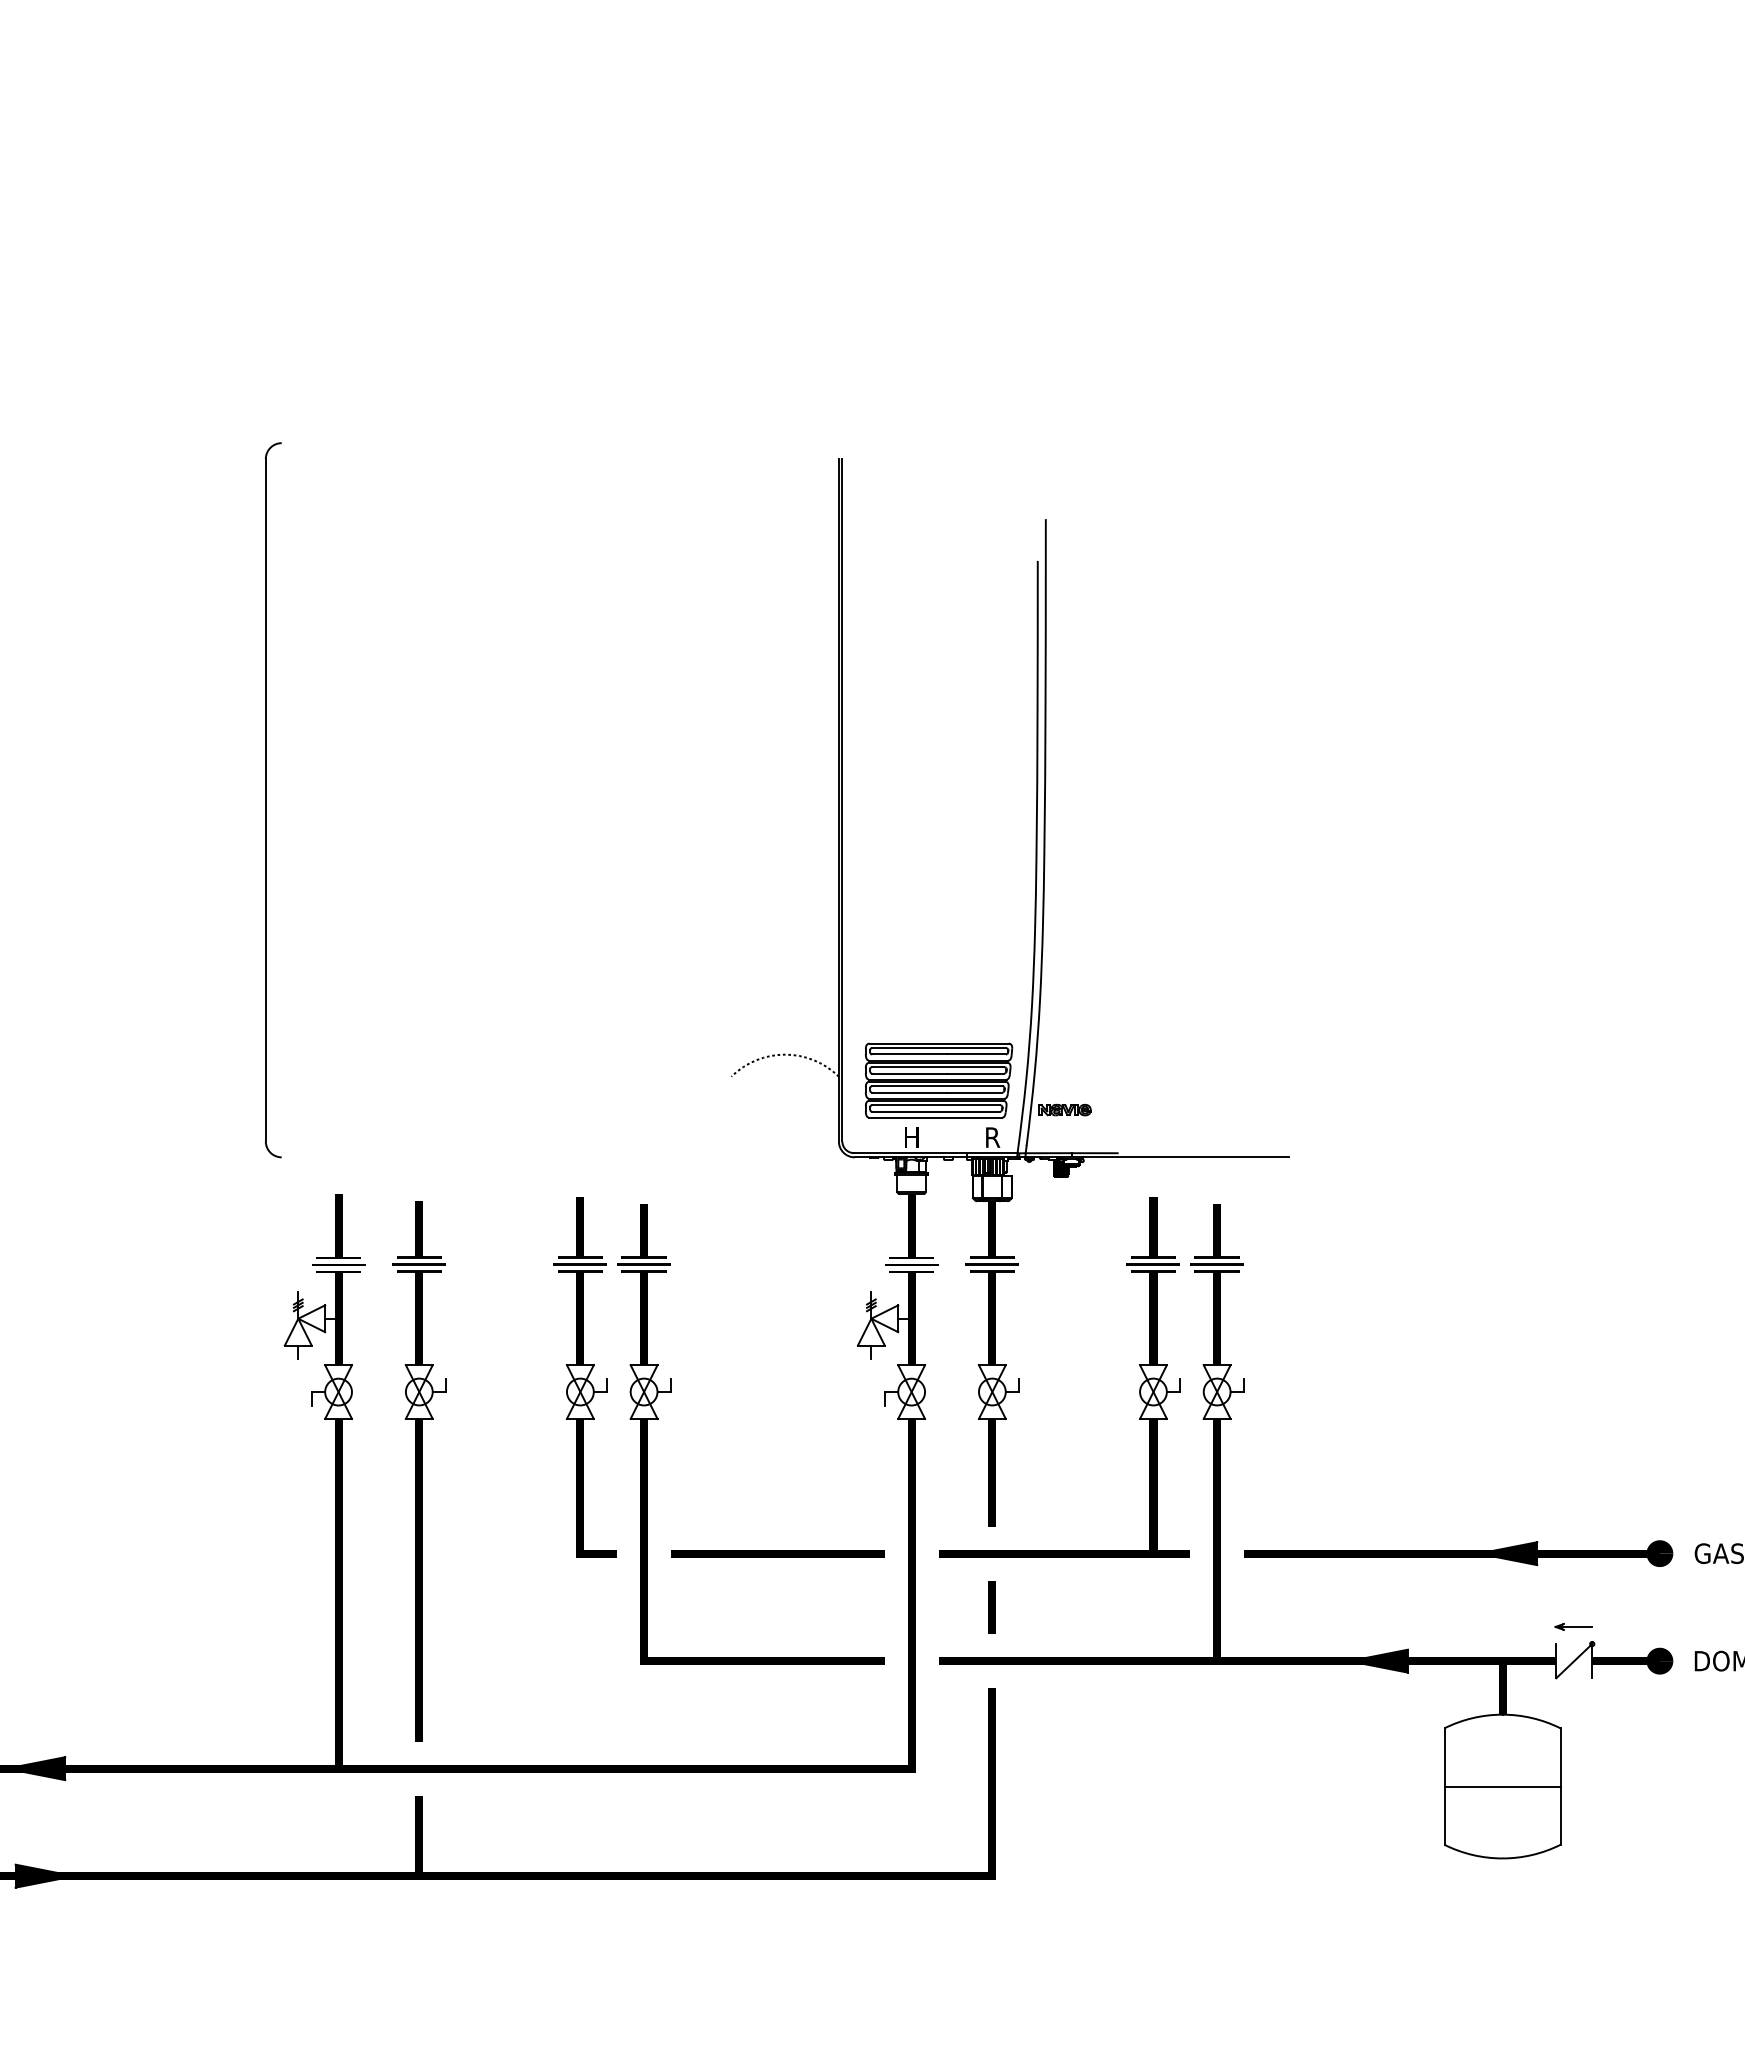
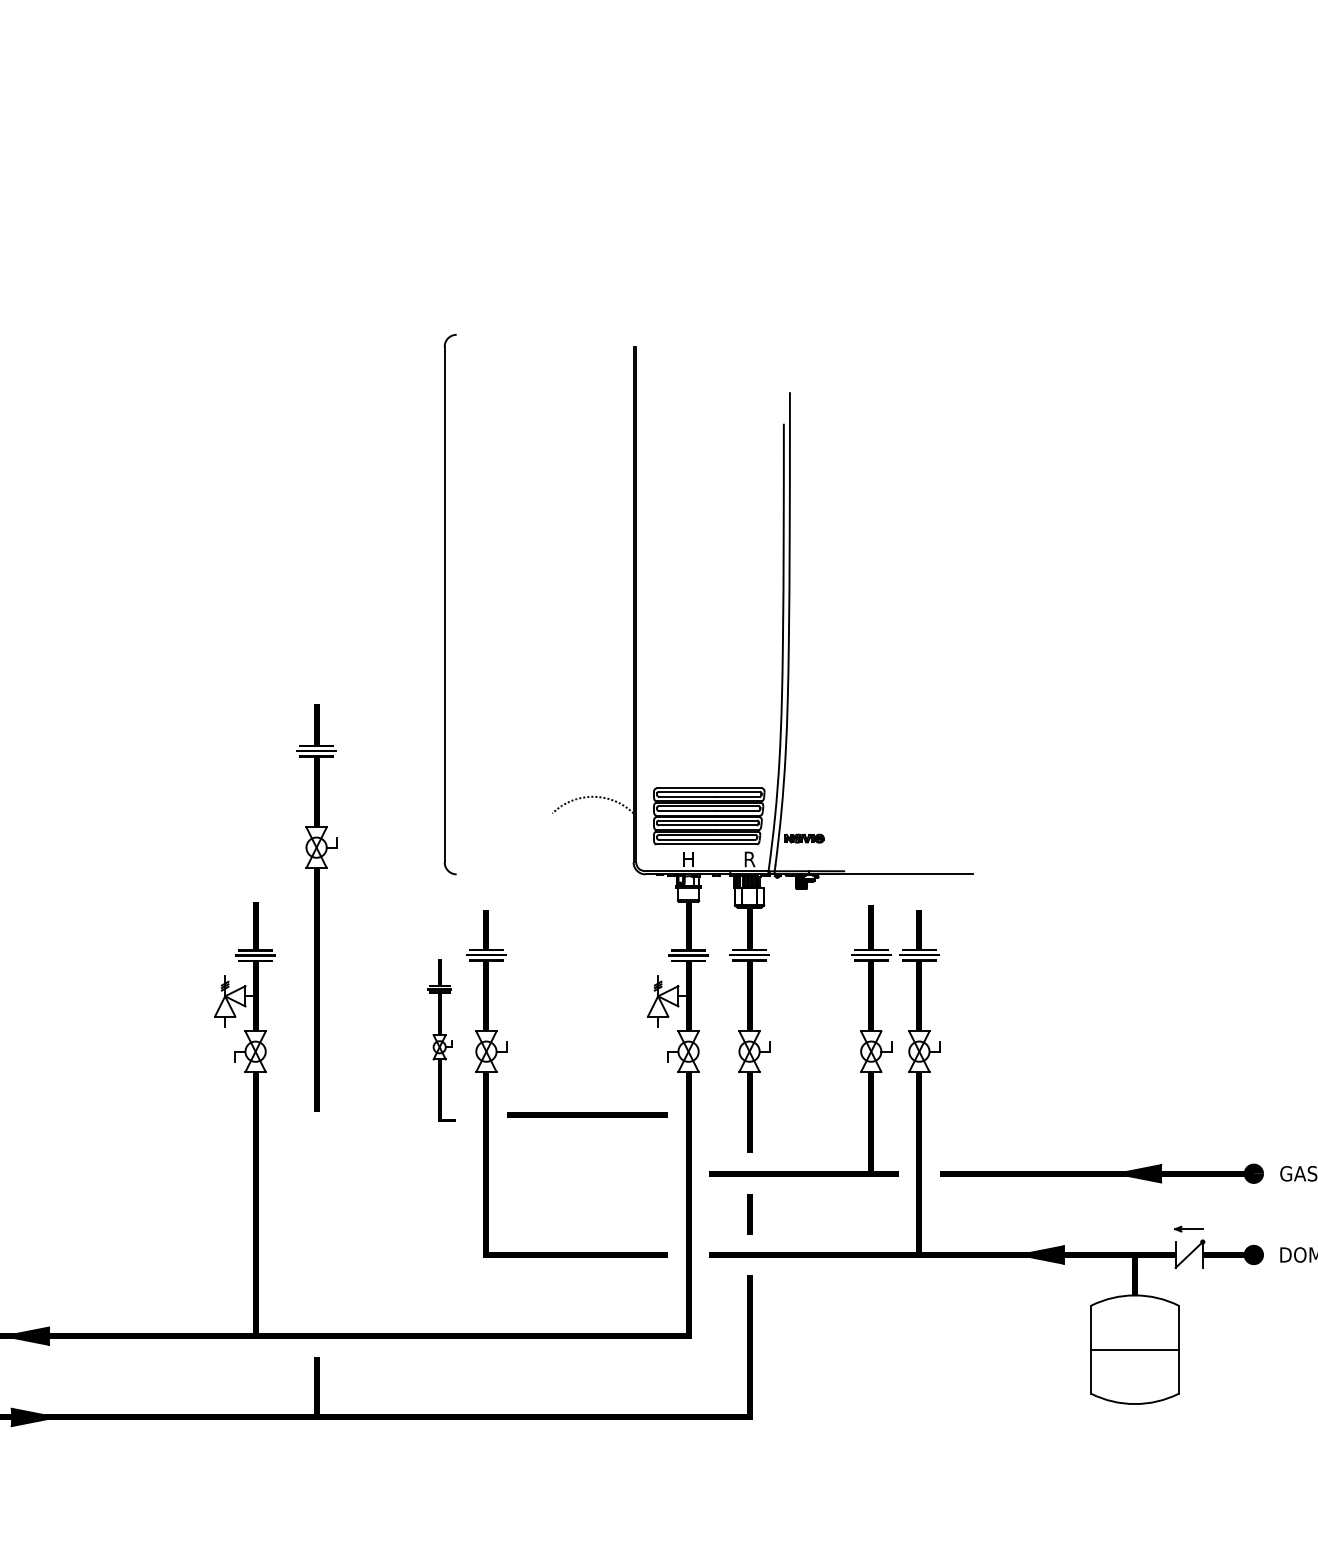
part: (266, 800) -> (445, 604), moved
part: (584, 1377) -> (441, 1040), size x0.6
part: (419, 1471) -> (316, 907), moved
line: (777, 1553) -> (587, 1114), moved

